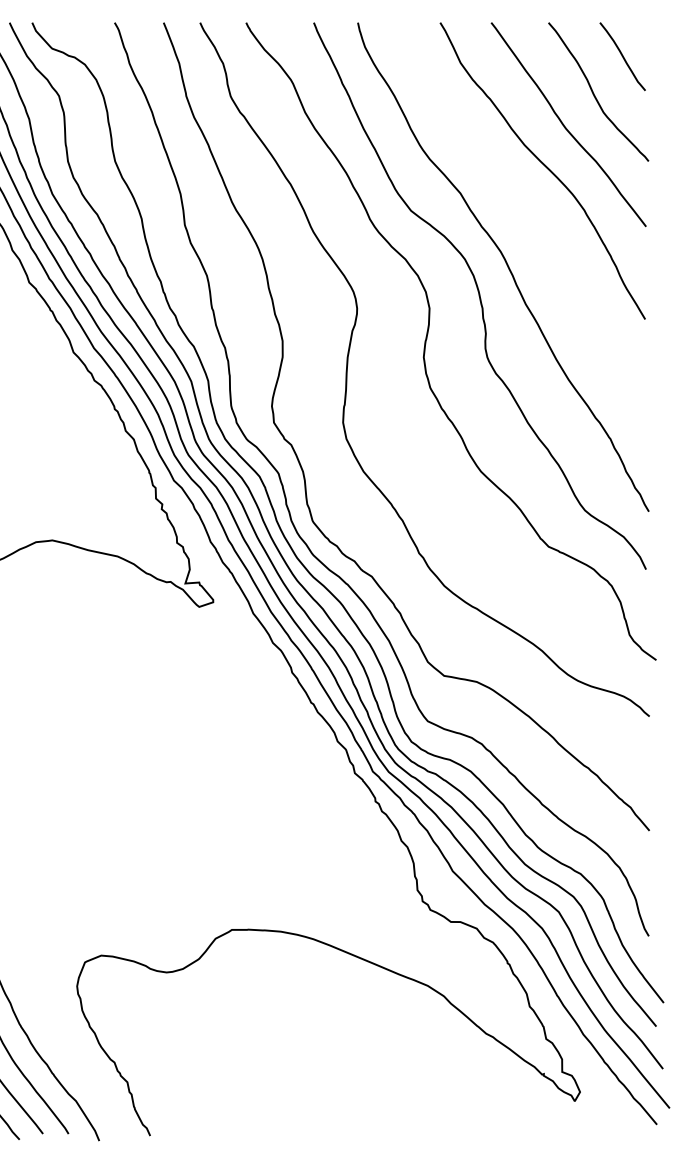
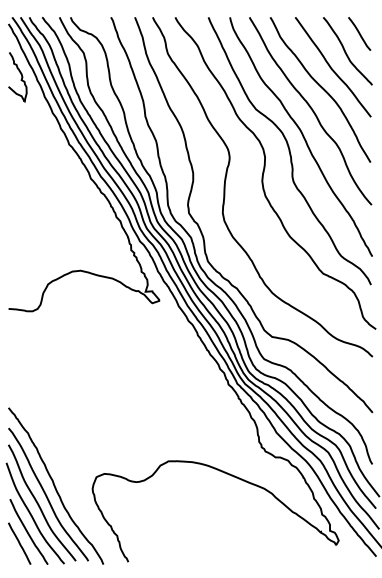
curve: (524, 213) -> (311, 110), added

